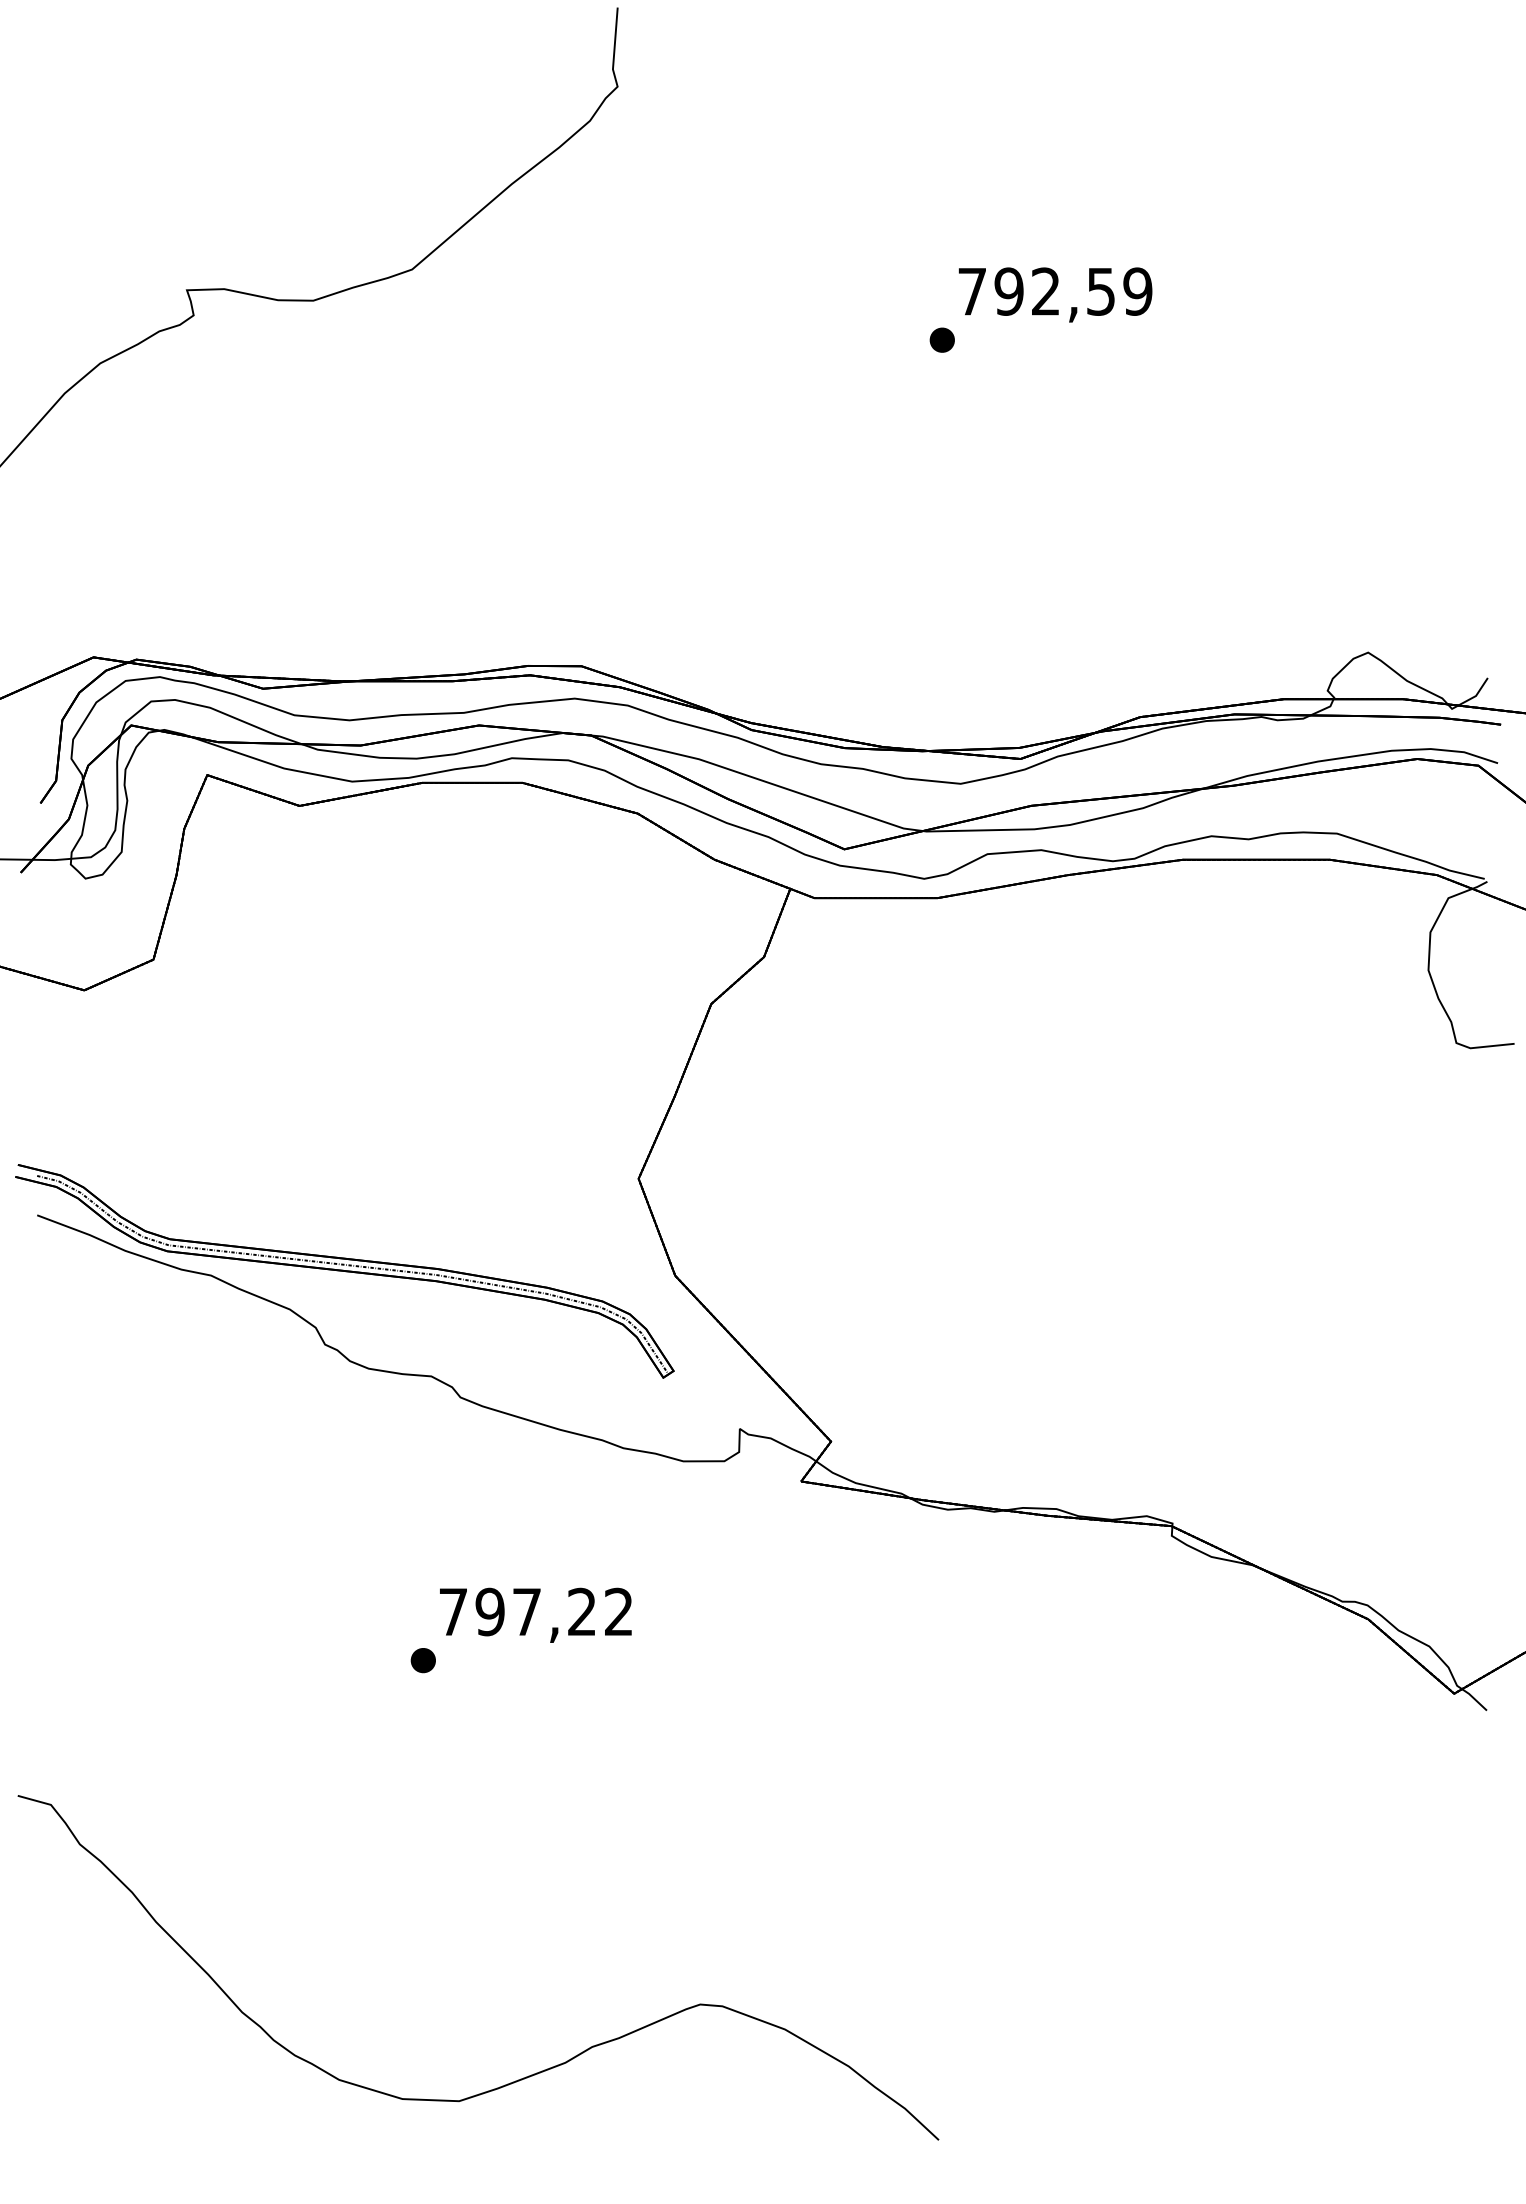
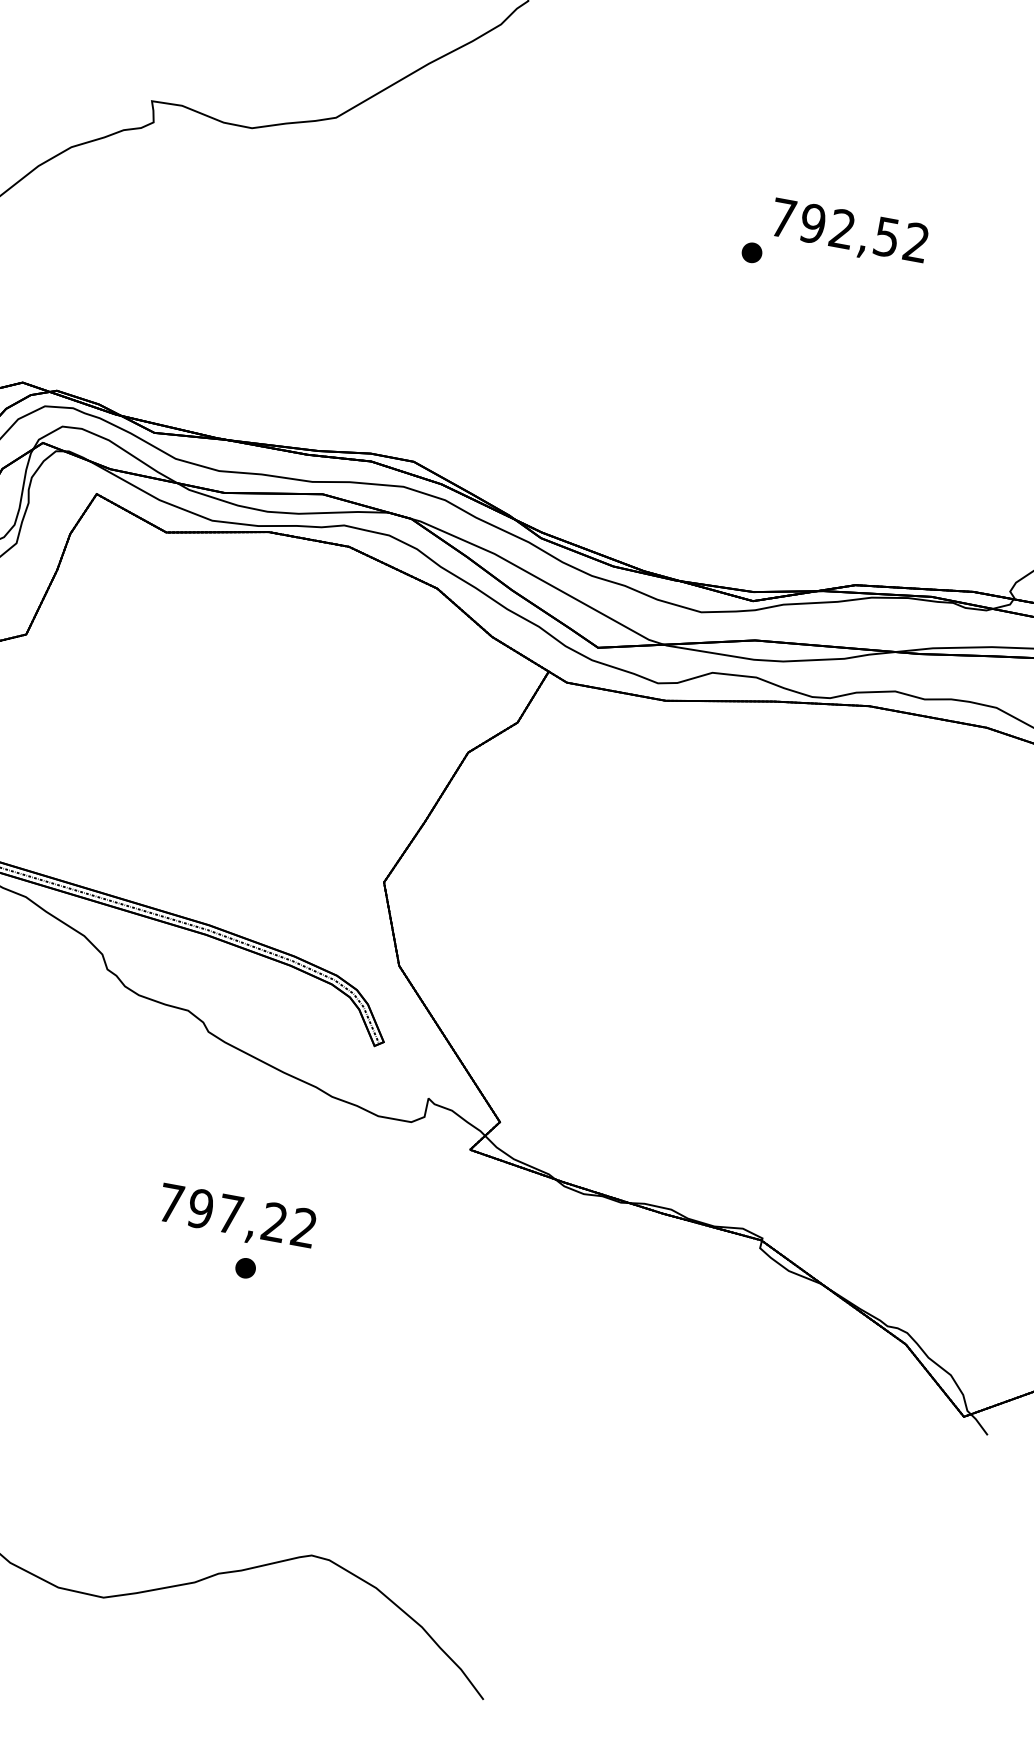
text: (1137, 291) -> (916, 242), 792,59 -> 792,52
part: (422, 1660) -> (244, 1268), moved

